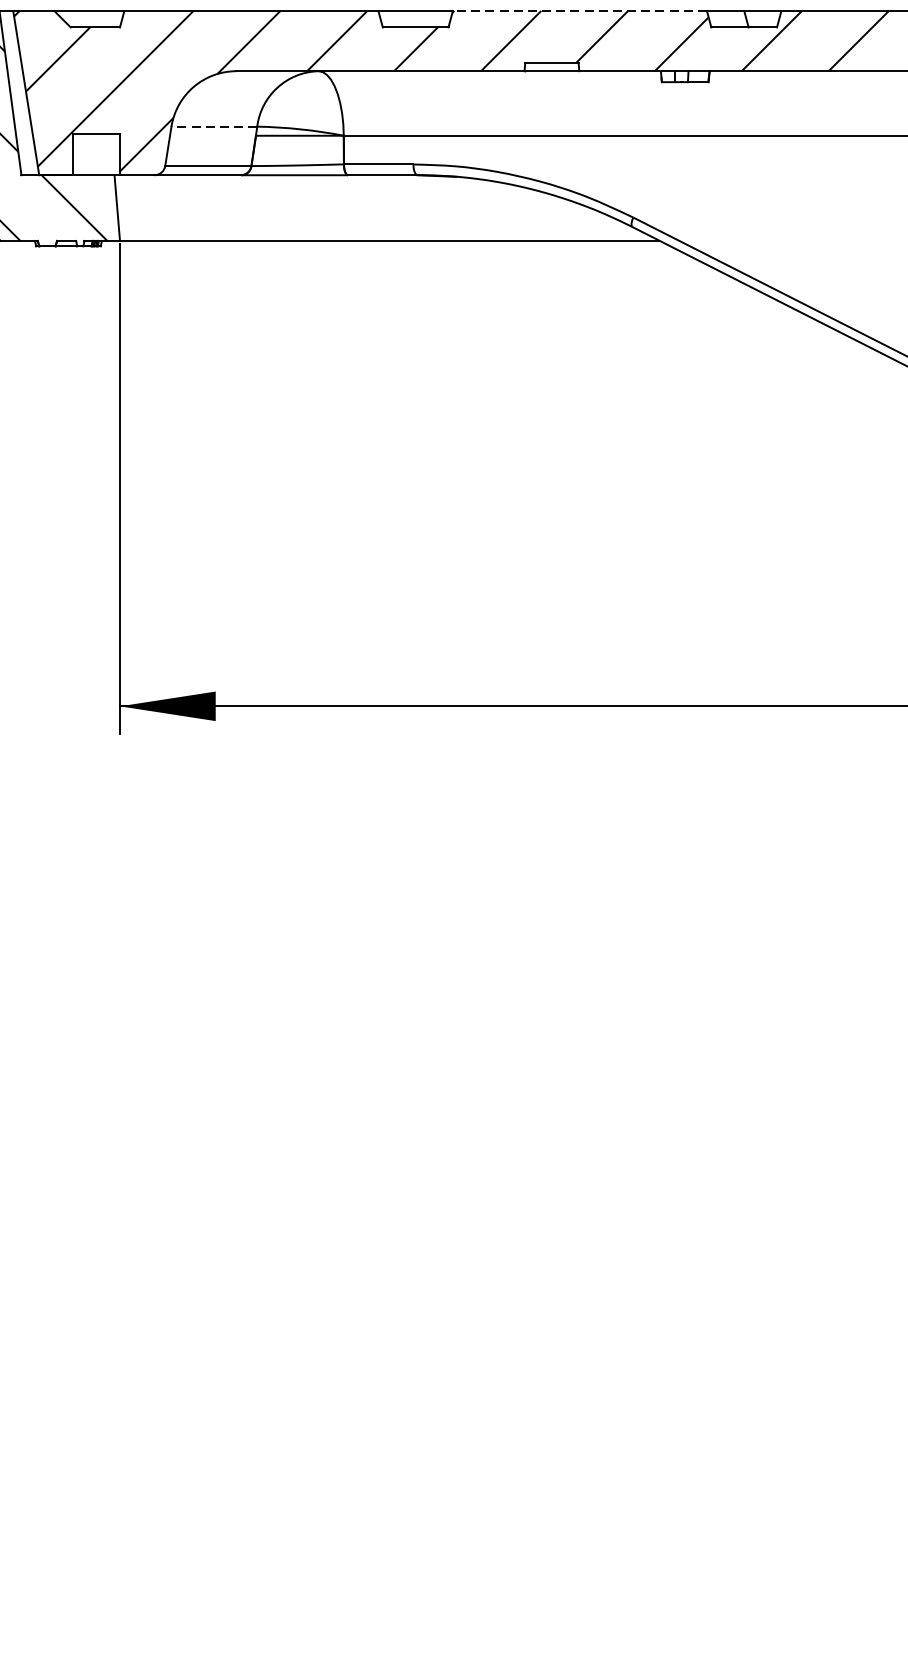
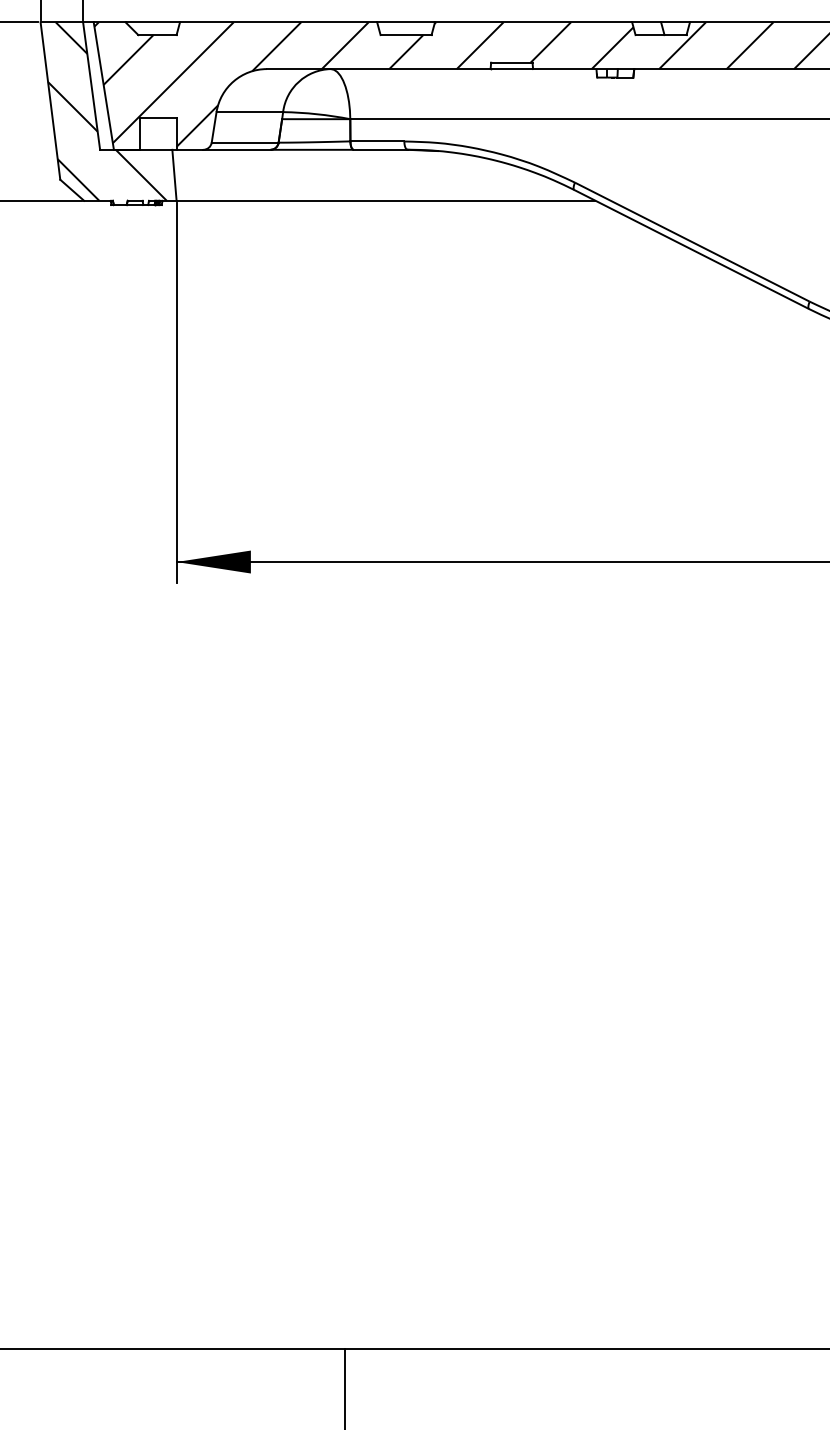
line: (579, 11) -> (533, 22), dashed -> solid
line: (213, 127) -> (249, 112), dashed -> solid

